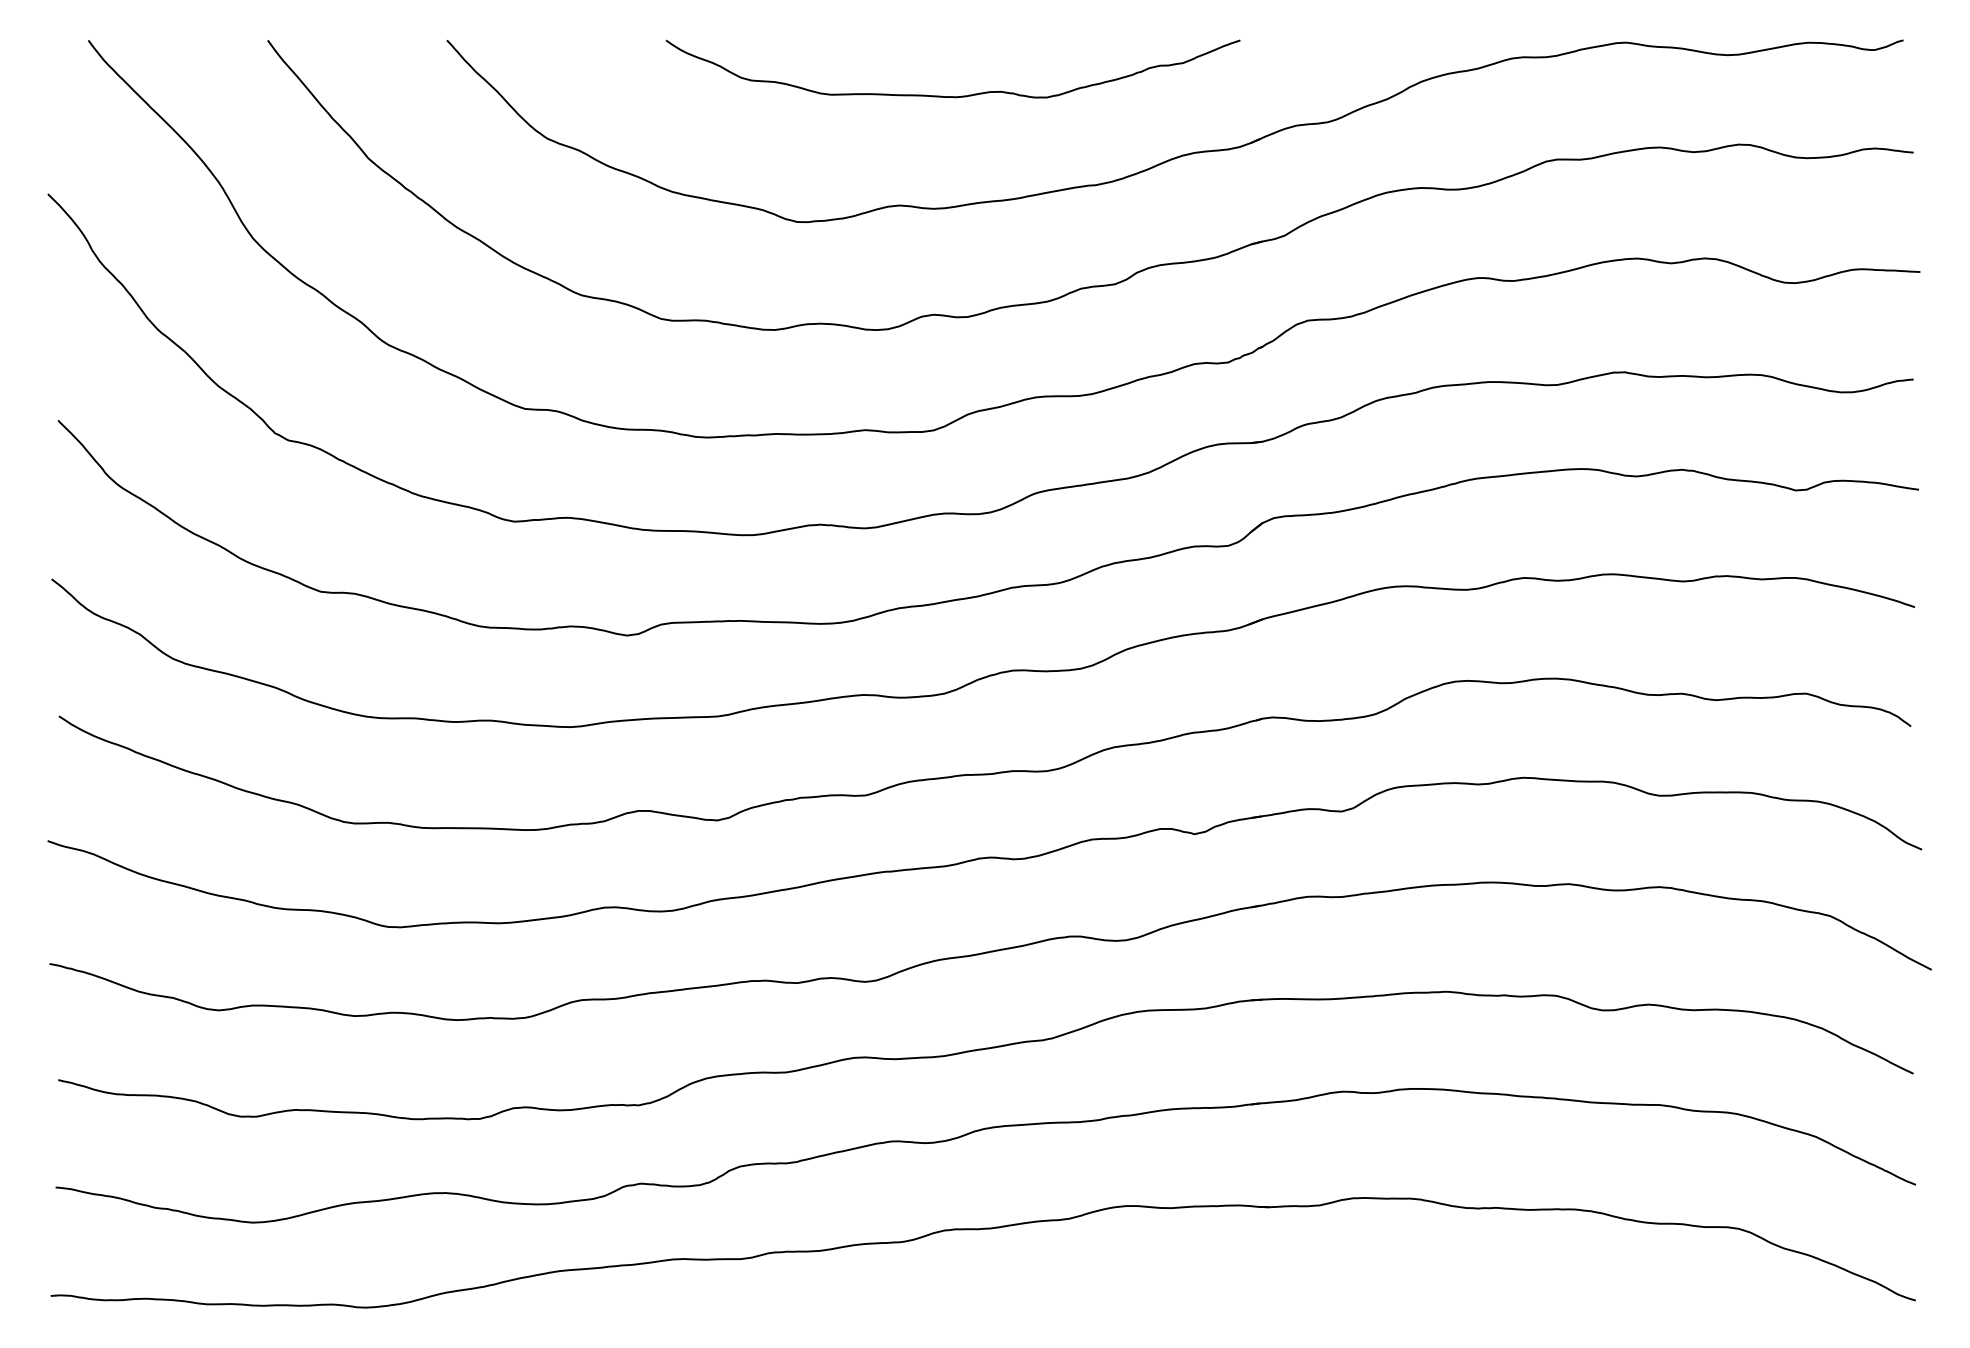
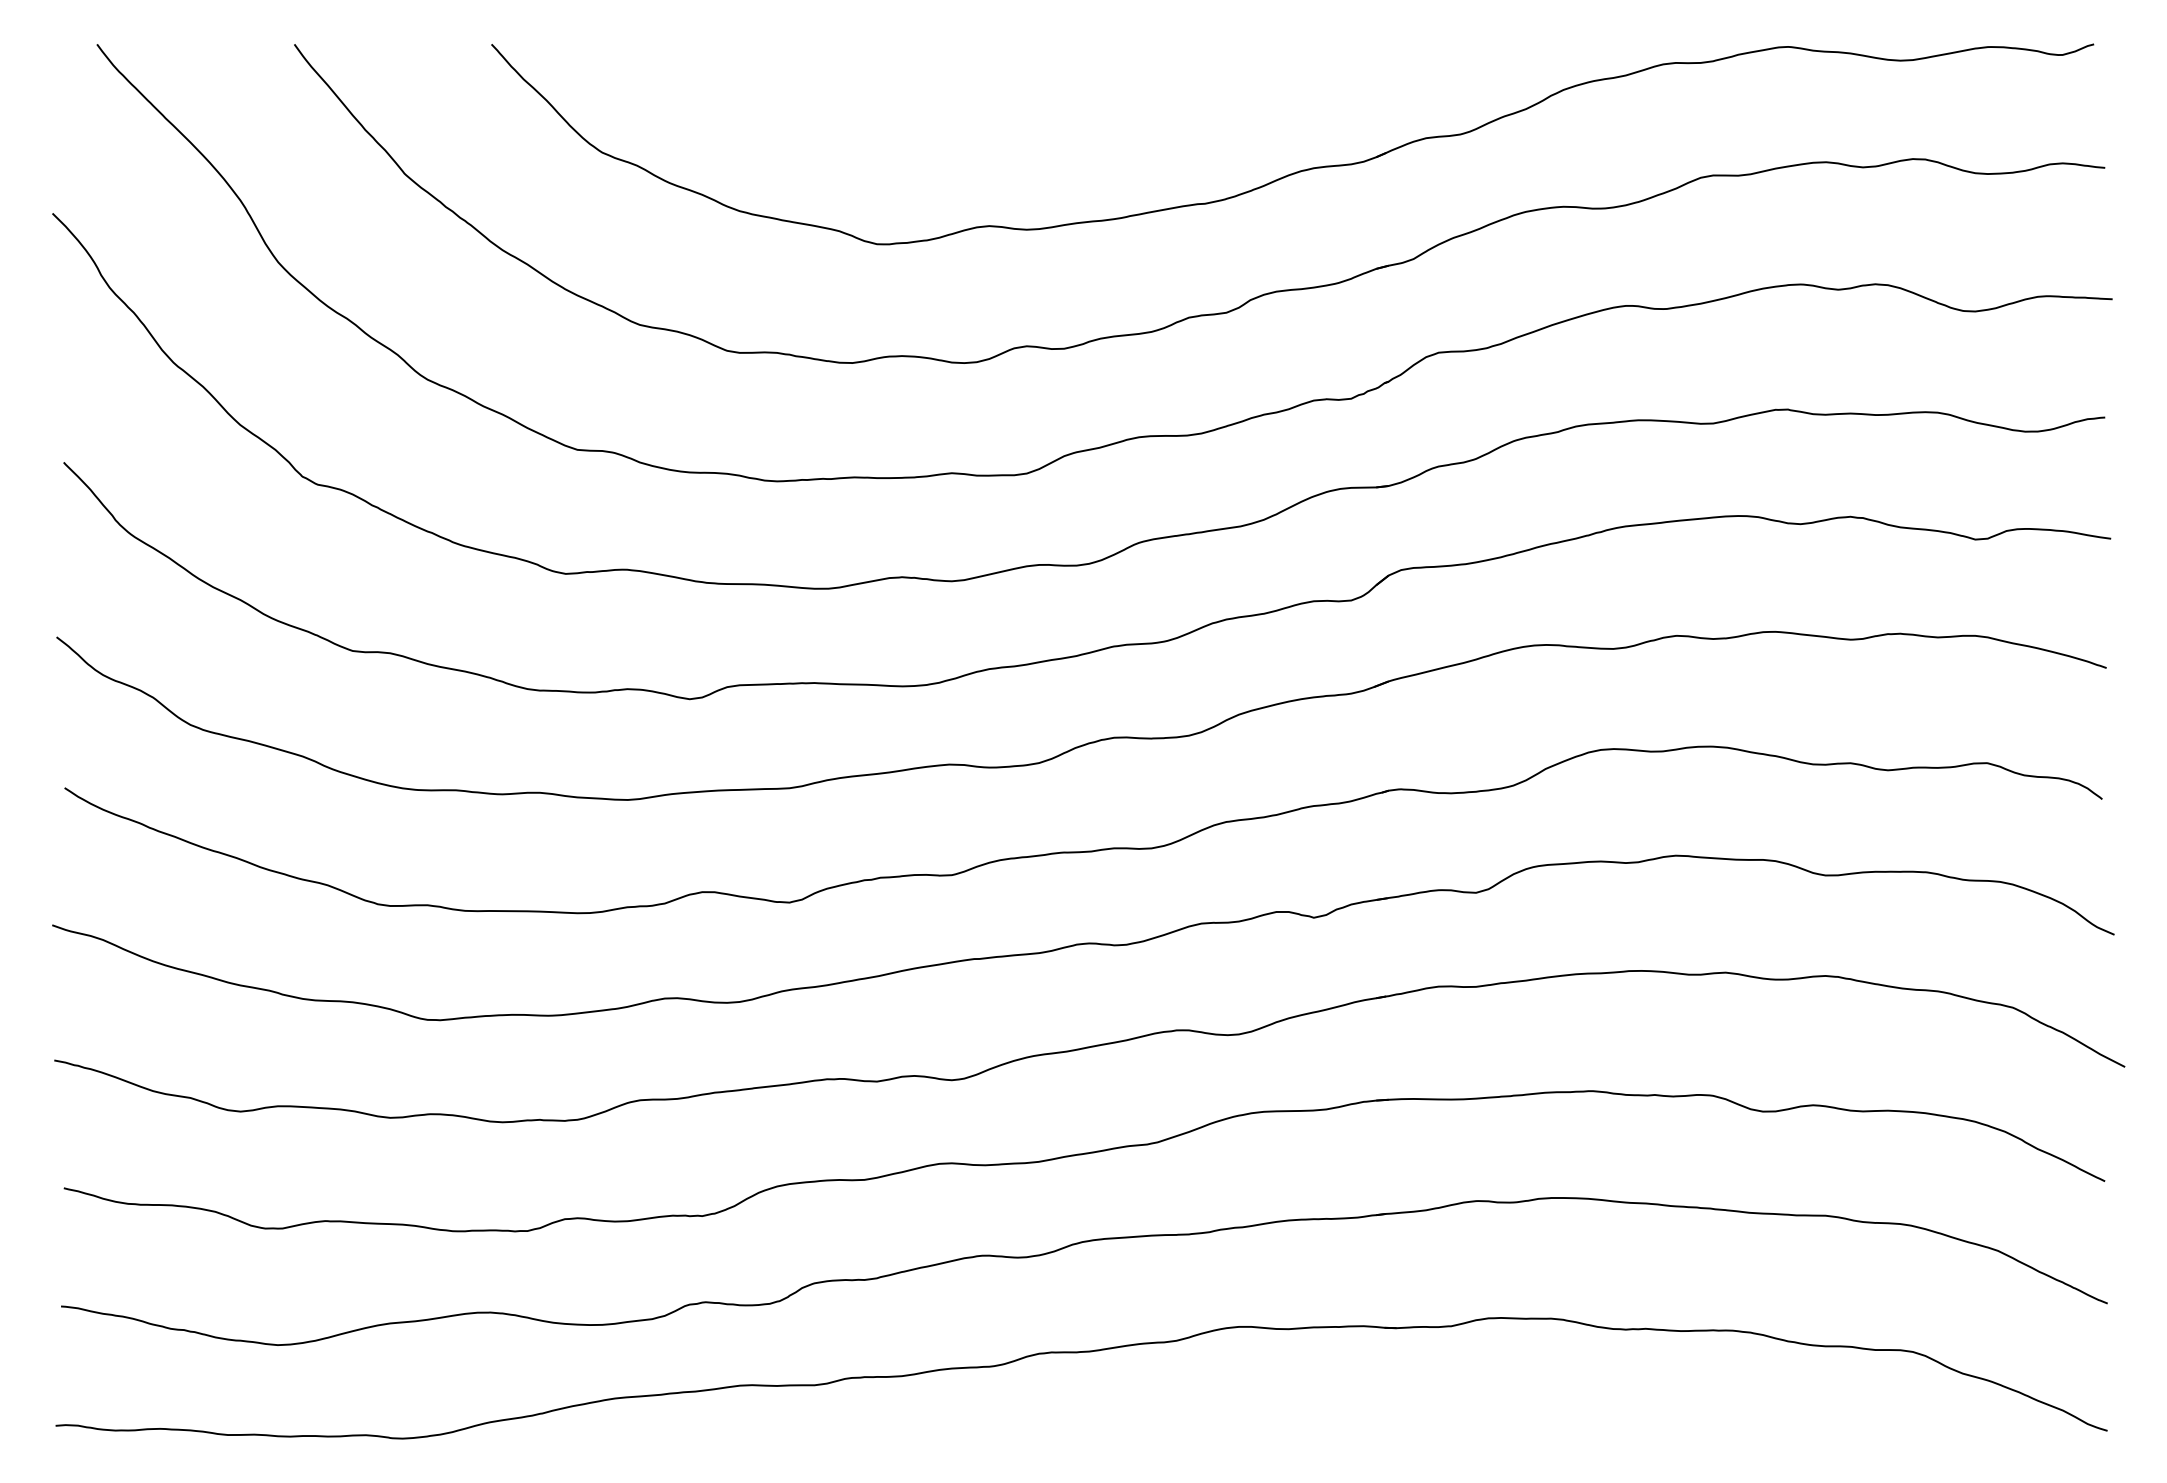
curve: (952, 96) -> (1047, 106), removed

